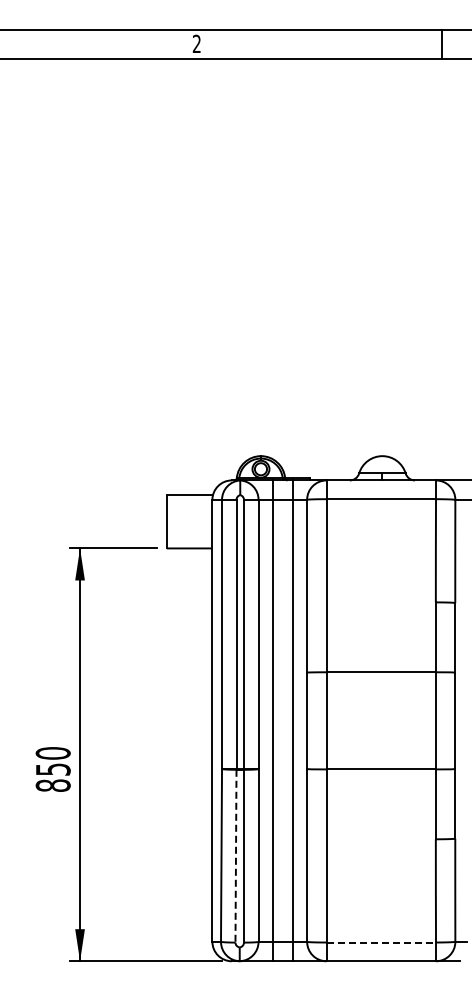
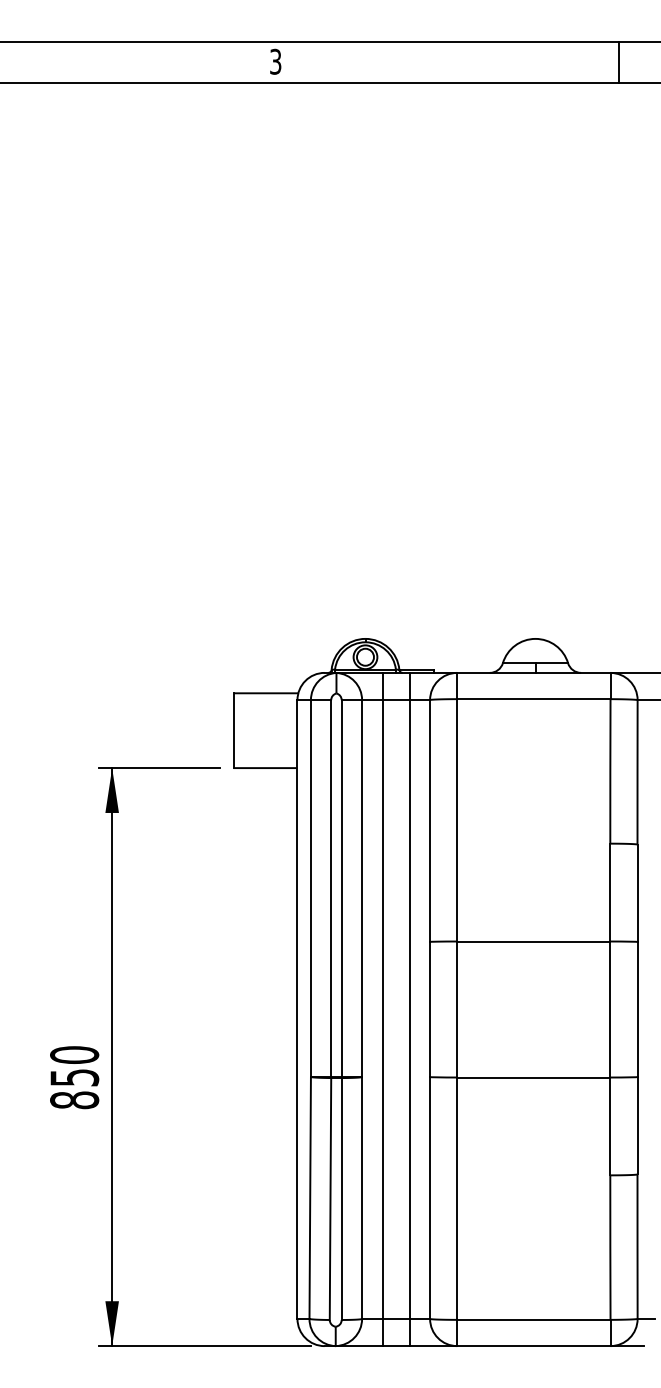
text: (196, 44) -> (275, 62), 2 -> 3
line: (235, 856) -> (329, 1199), dashed -> solid
line: (381, 942) -> (534, 1319), dashed -> solid

